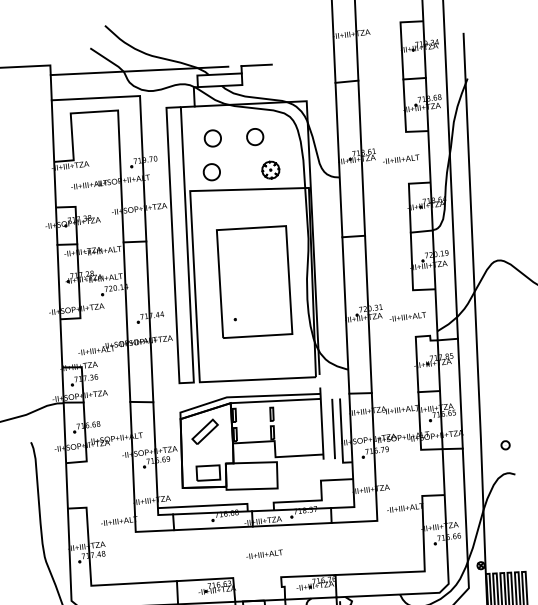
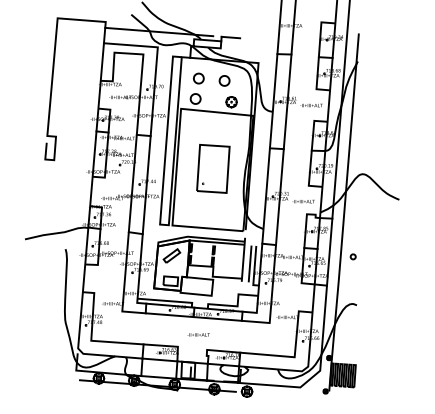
part: (254, 281) -> (213, 168), size x0.7
part: (504, 444) -> (352, 256), moved

